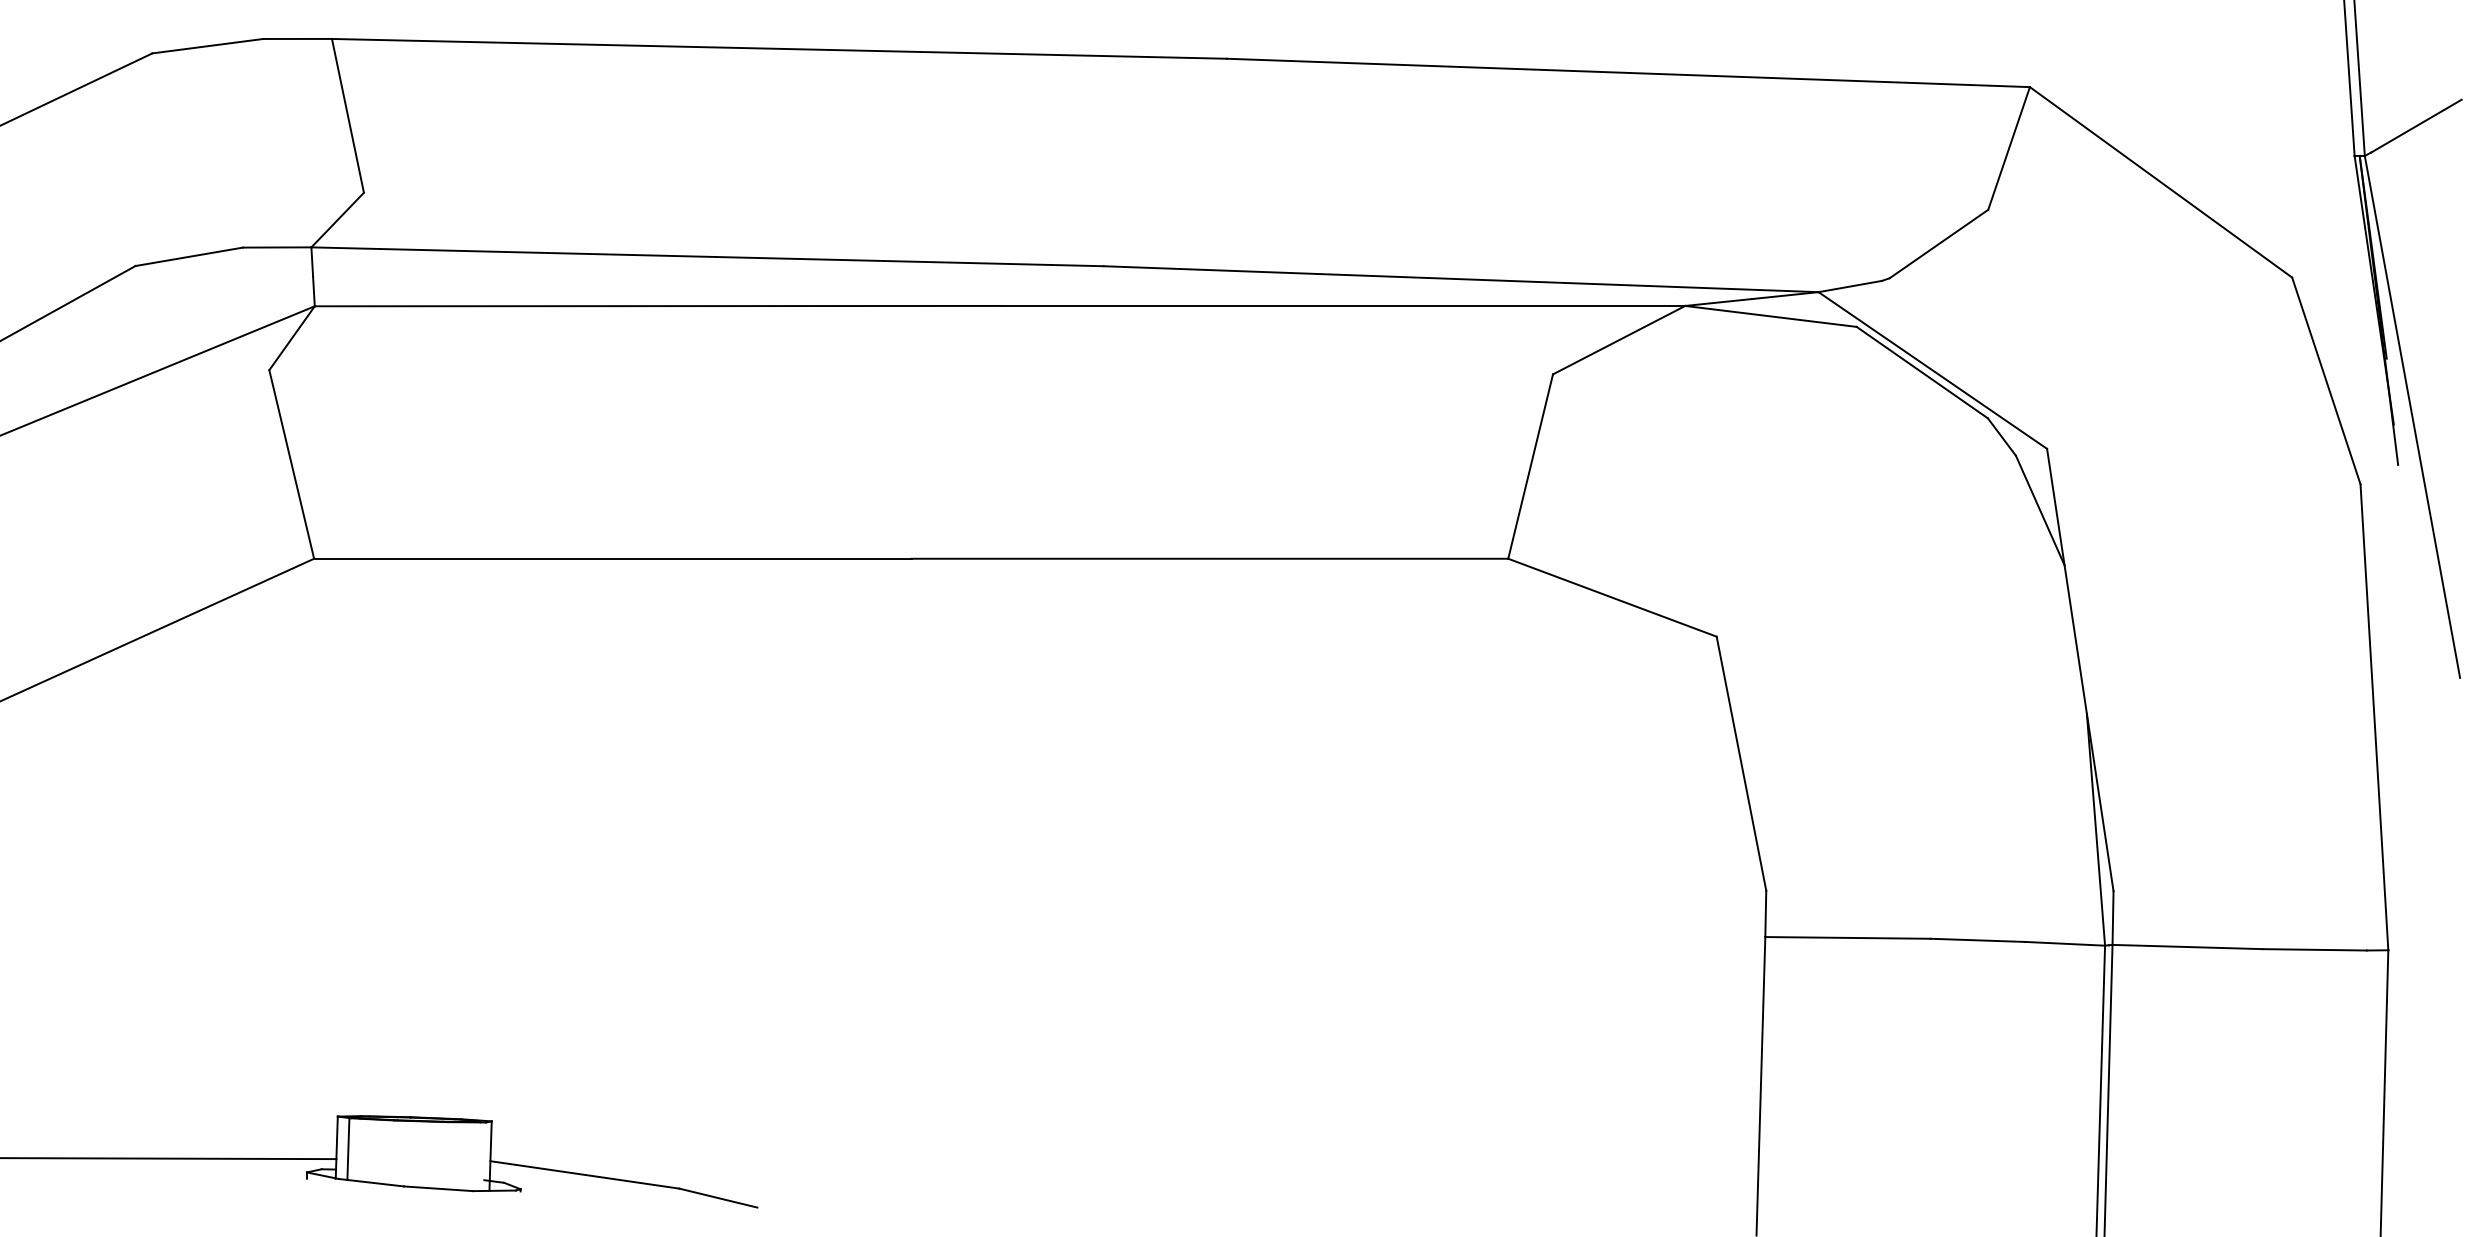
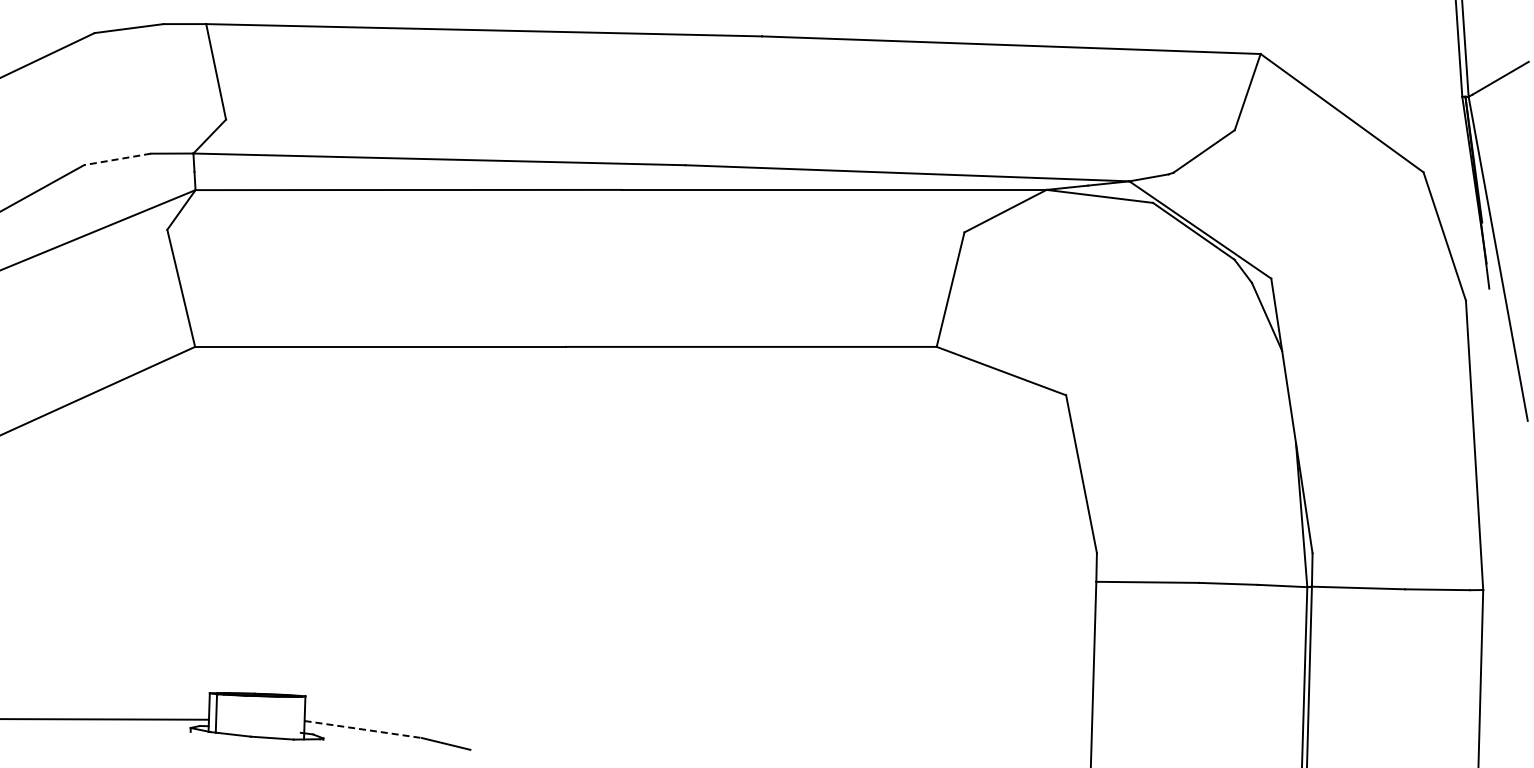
line: (189, 256) -> (117, 159), solid -> dashed
line: (585, 1174) -> (363, 729), solid -> dashed

